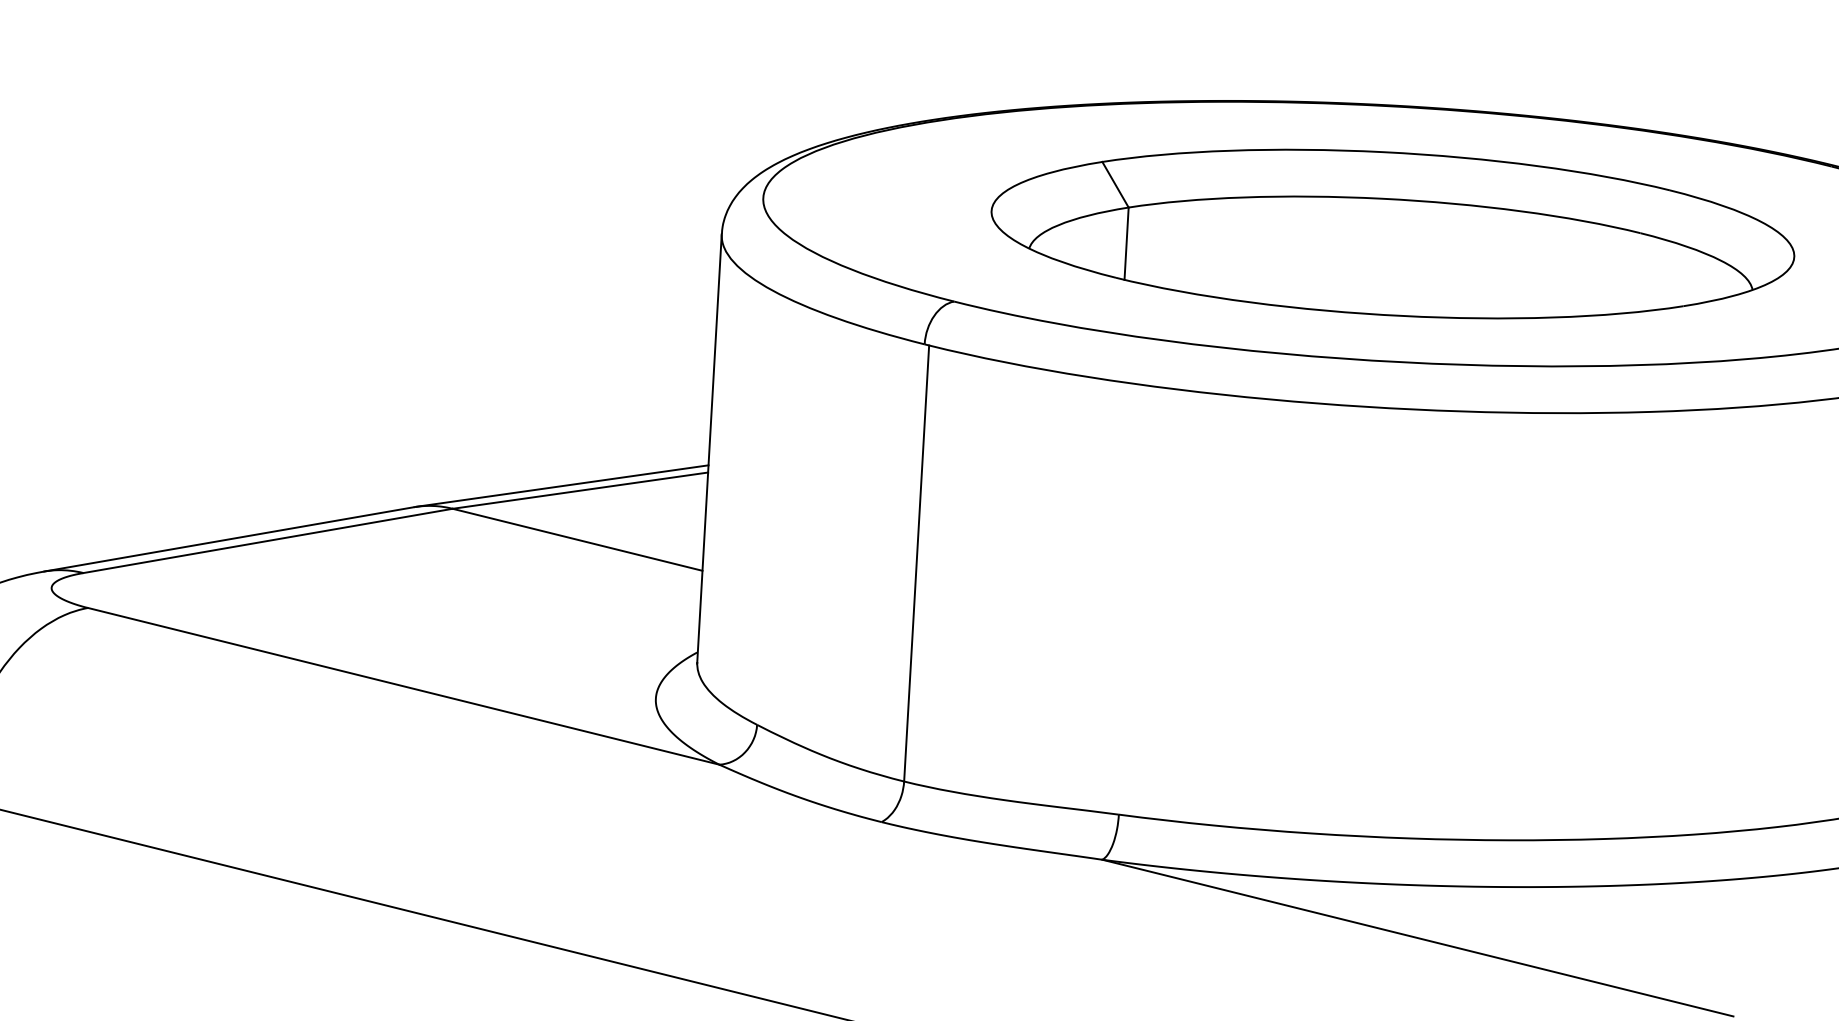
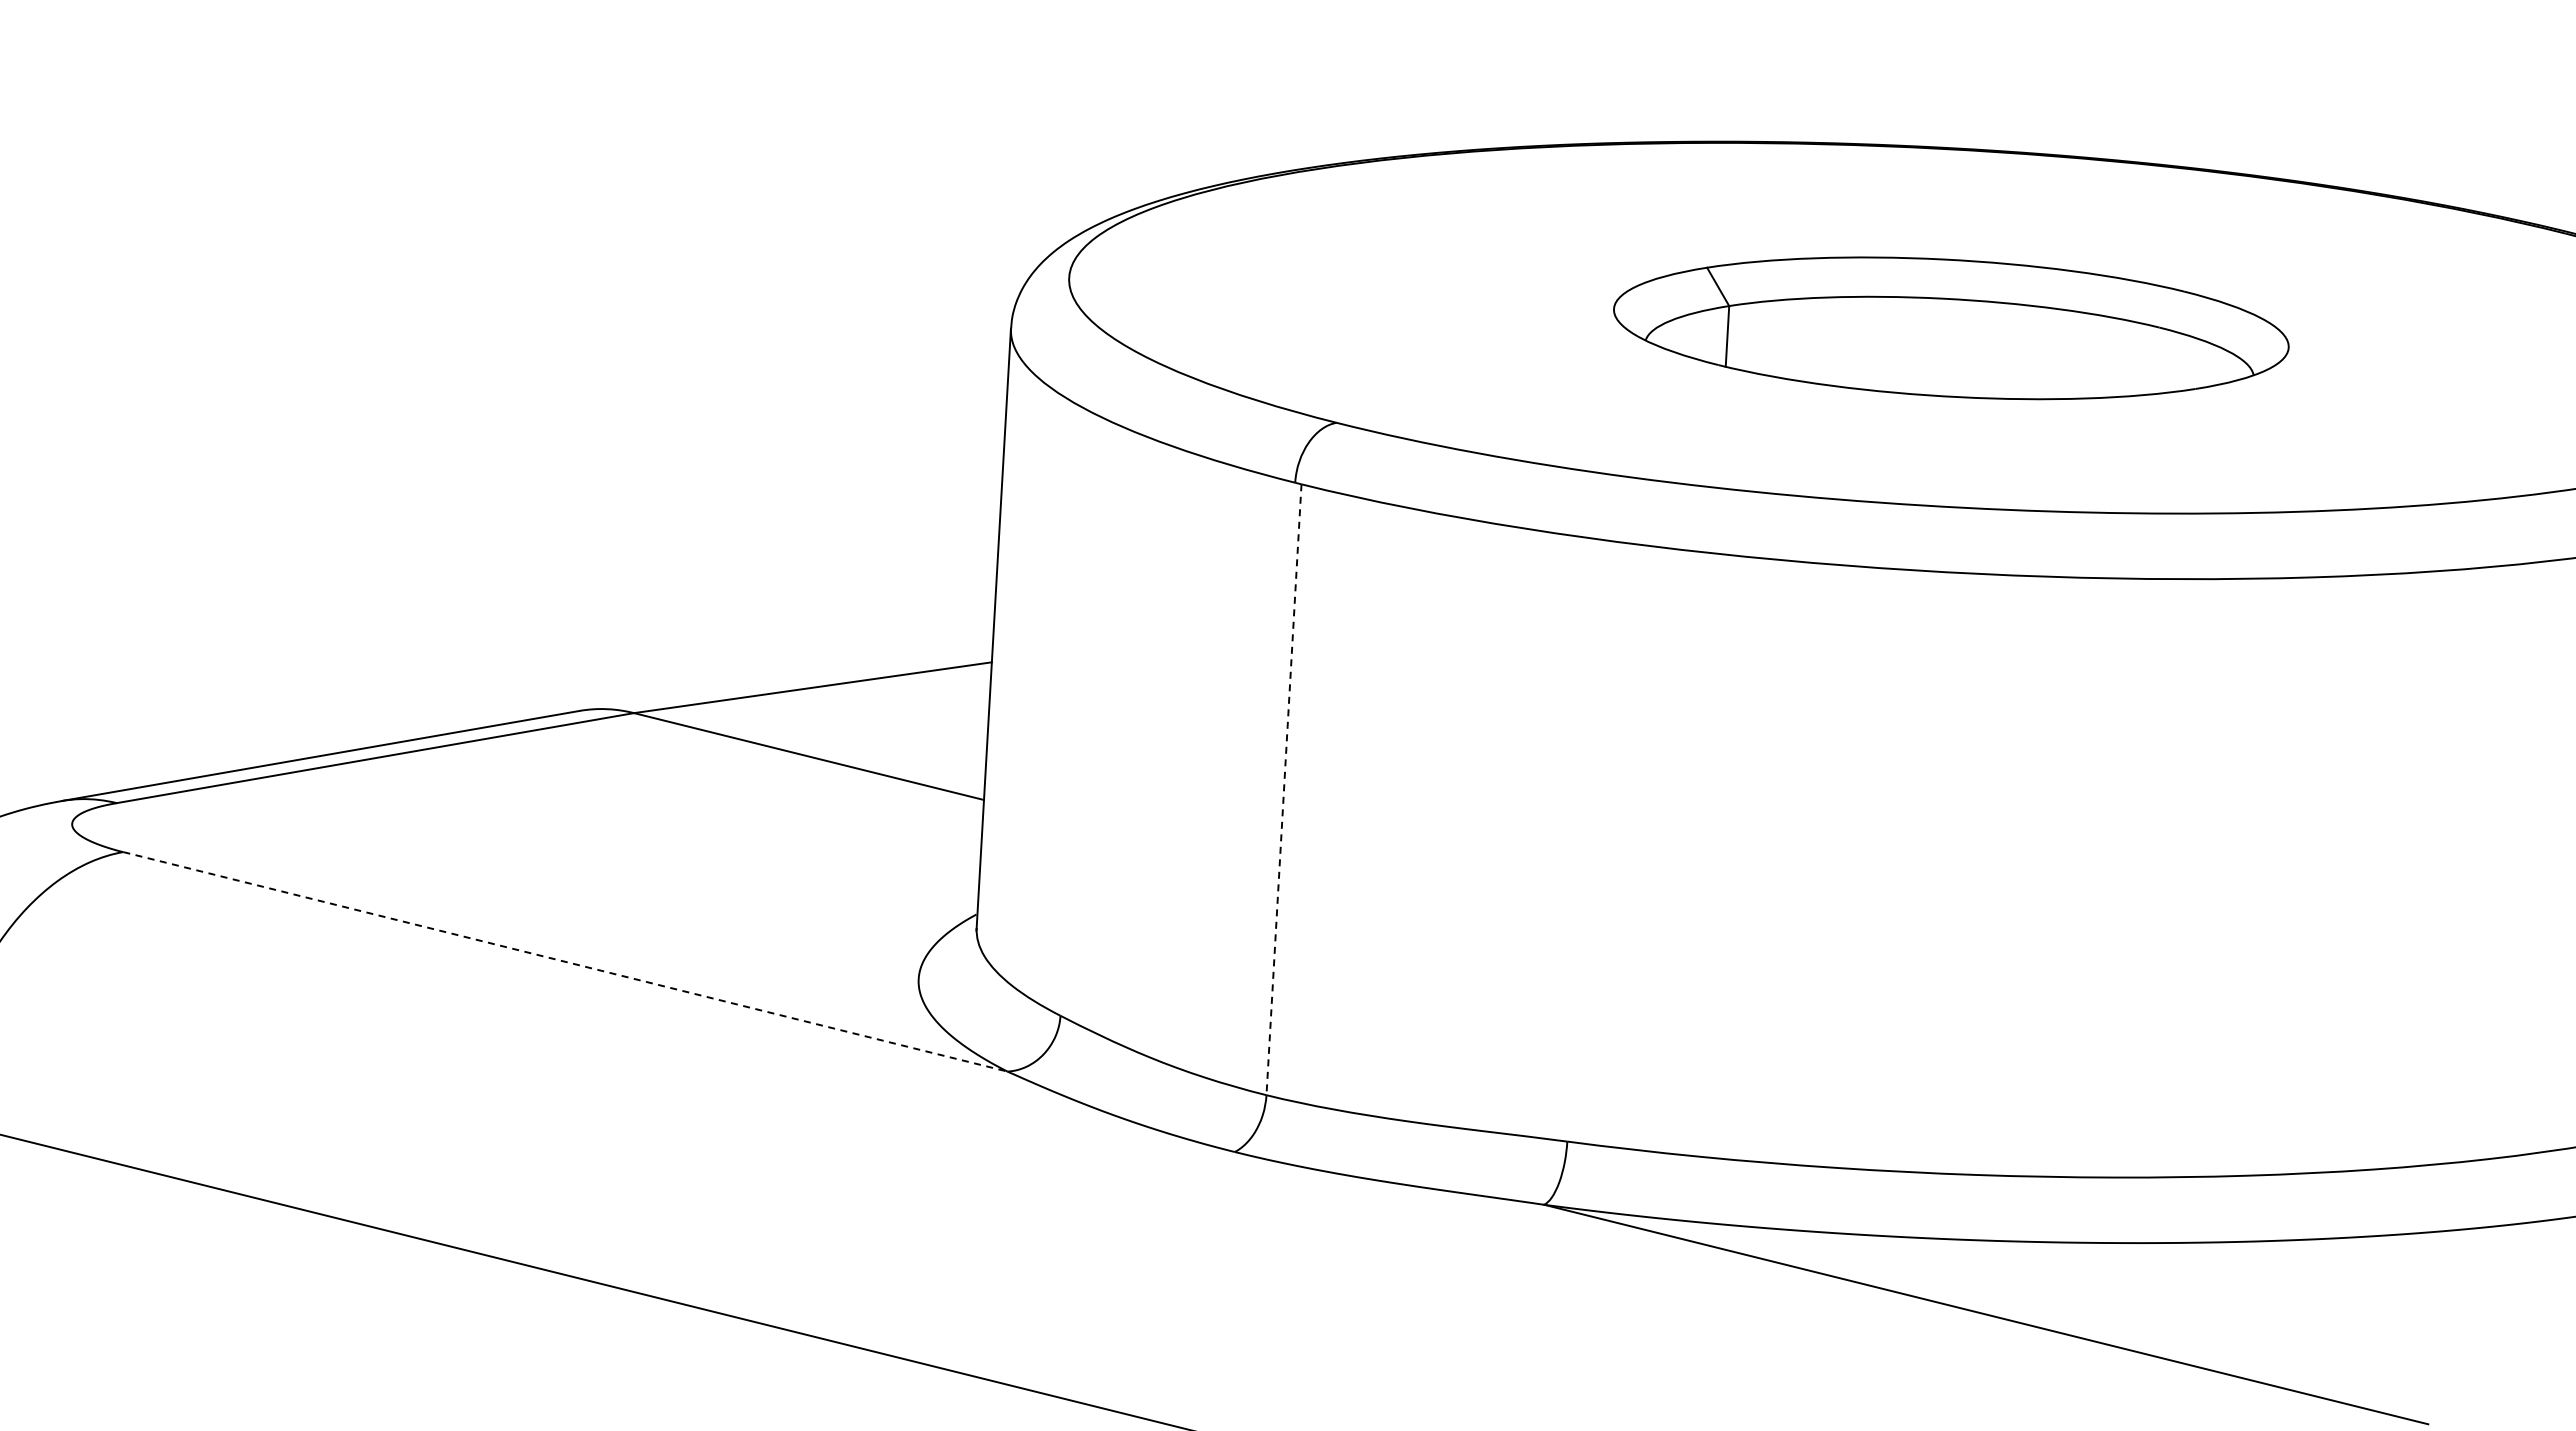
part: (1393, 234) -> (1951, 328), size x0.6
line: (562, 486) -> (787, 681), removed
line: (917, 563) -> (1284, 789), solid -> dashed
line: (403, 686) -> (565, 961), solid -> dashed

